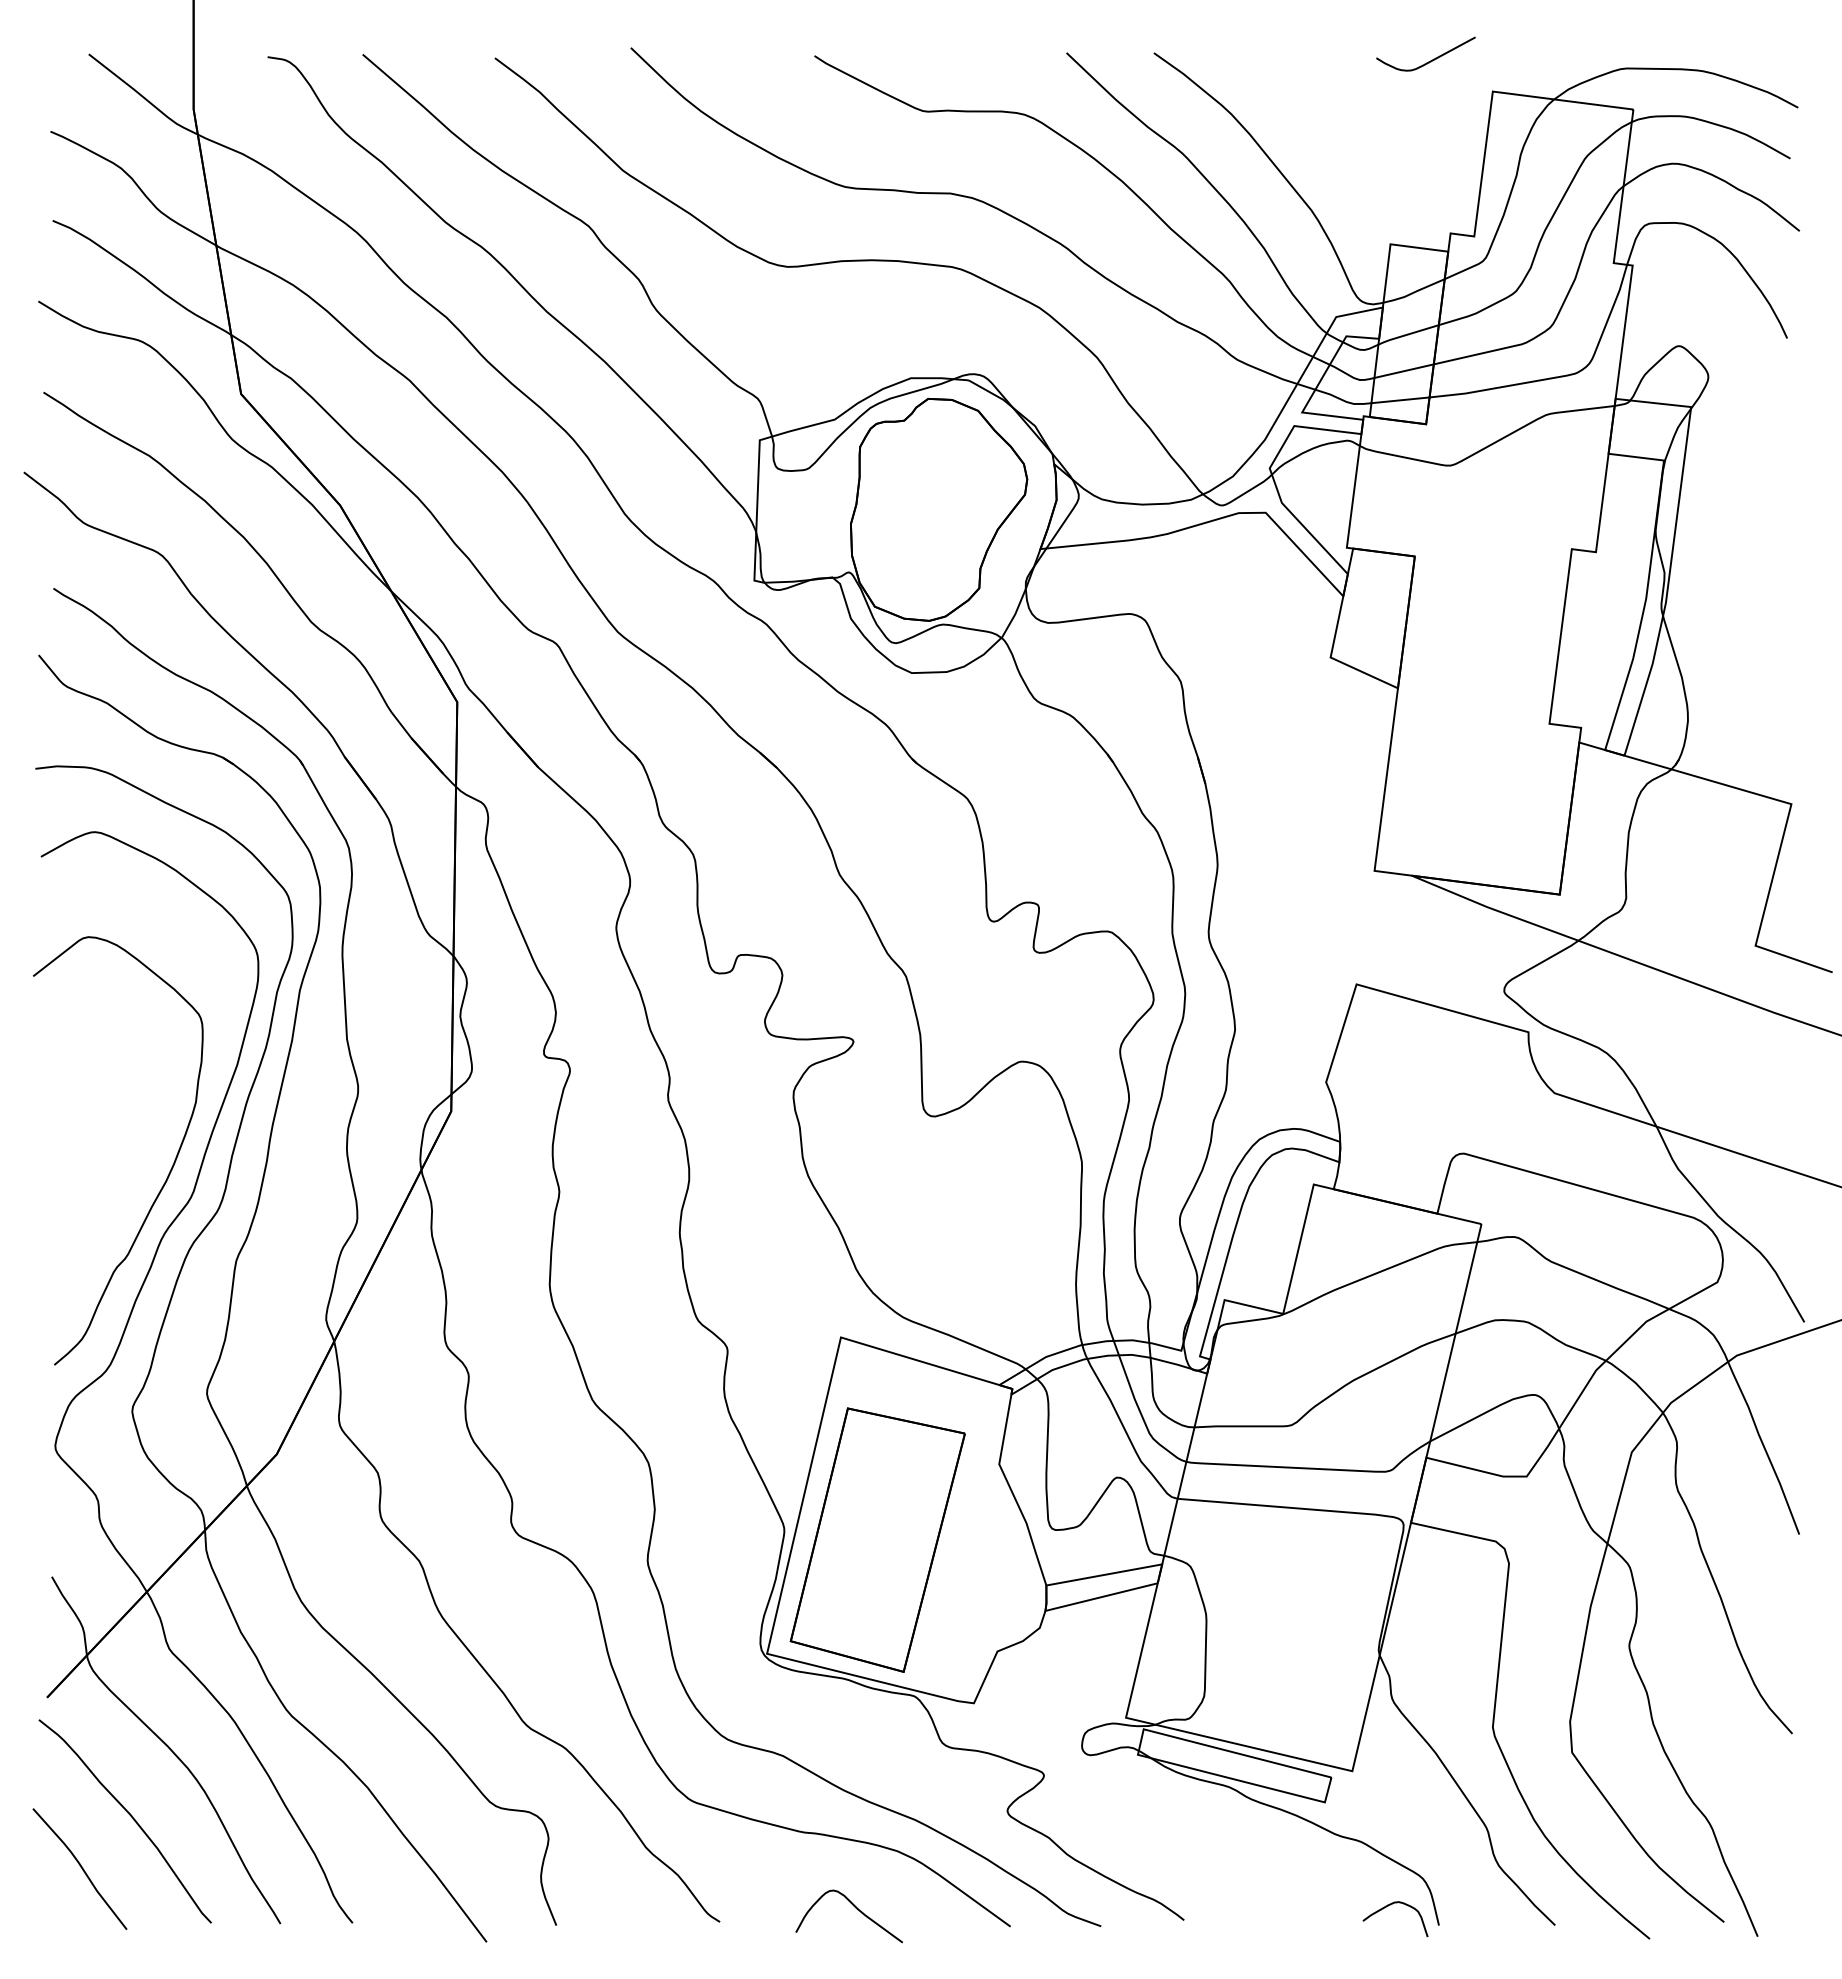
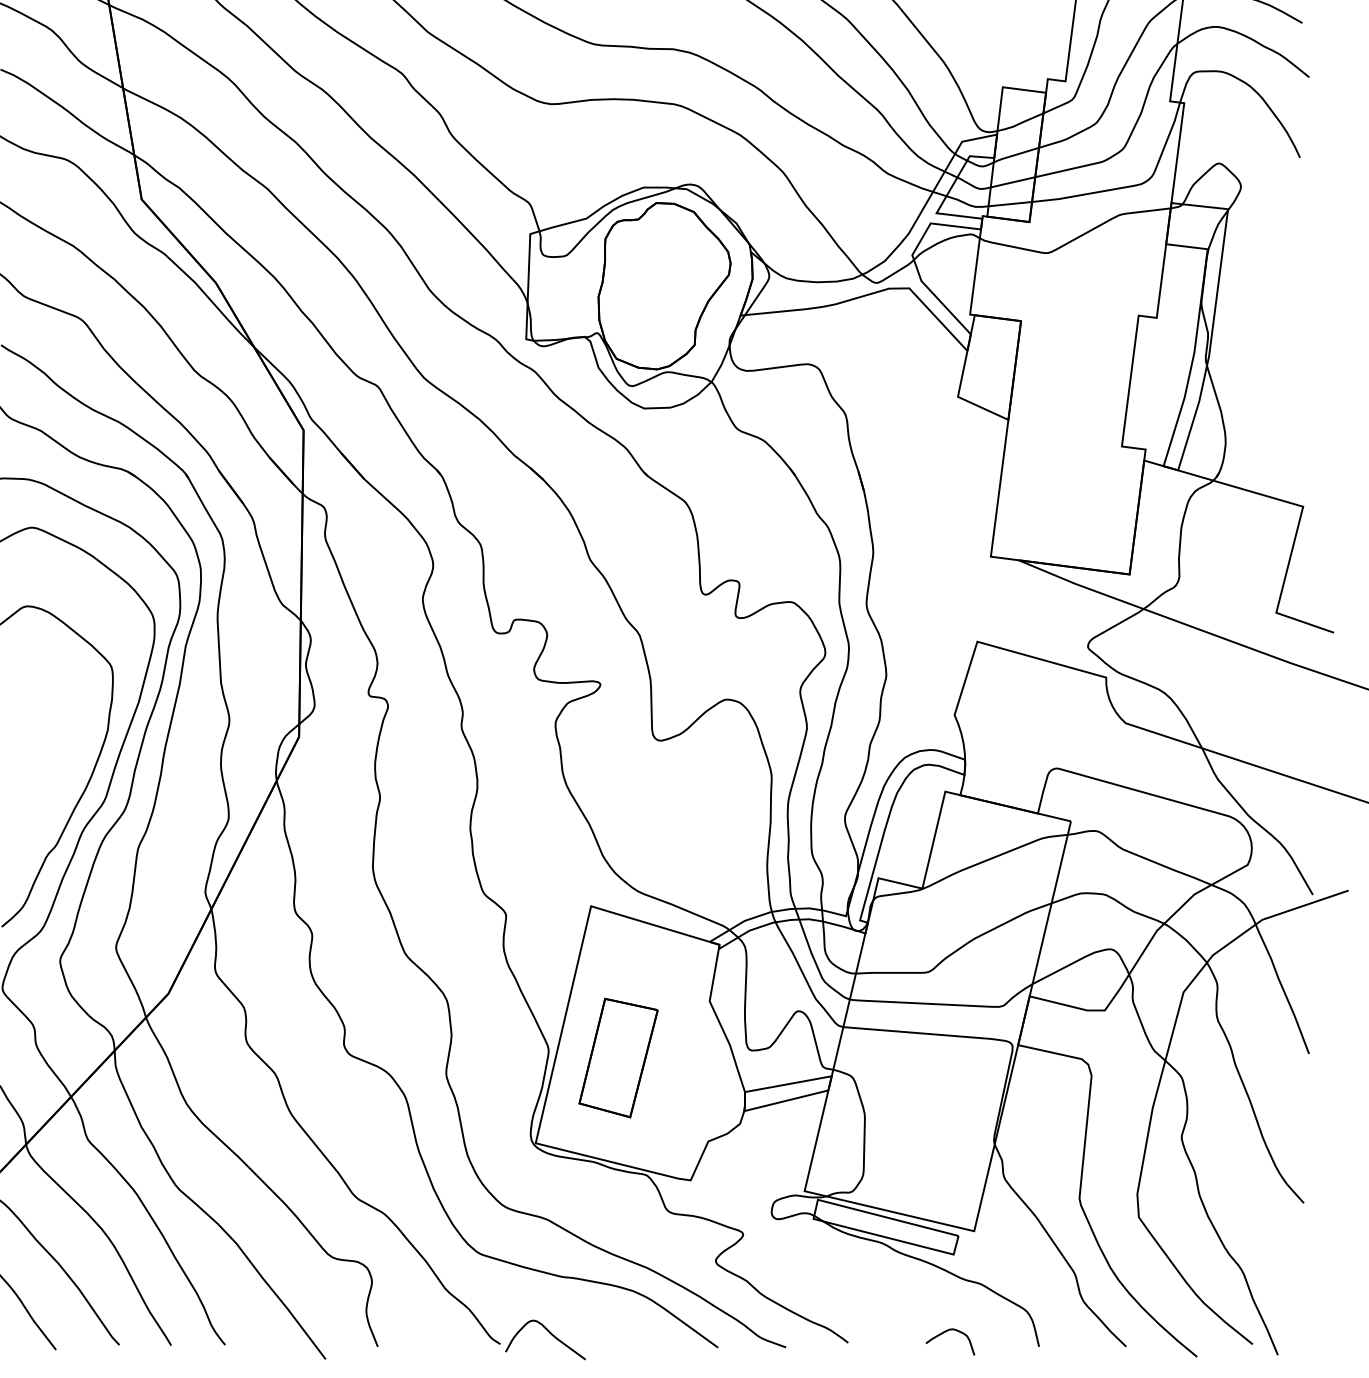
part: (877, 1539) -> (618, 1057), size x0.6
curve: (1388, 1906) -> (945, 1332), moved
curve: (855, 1908) -> (550, 1334), moved

